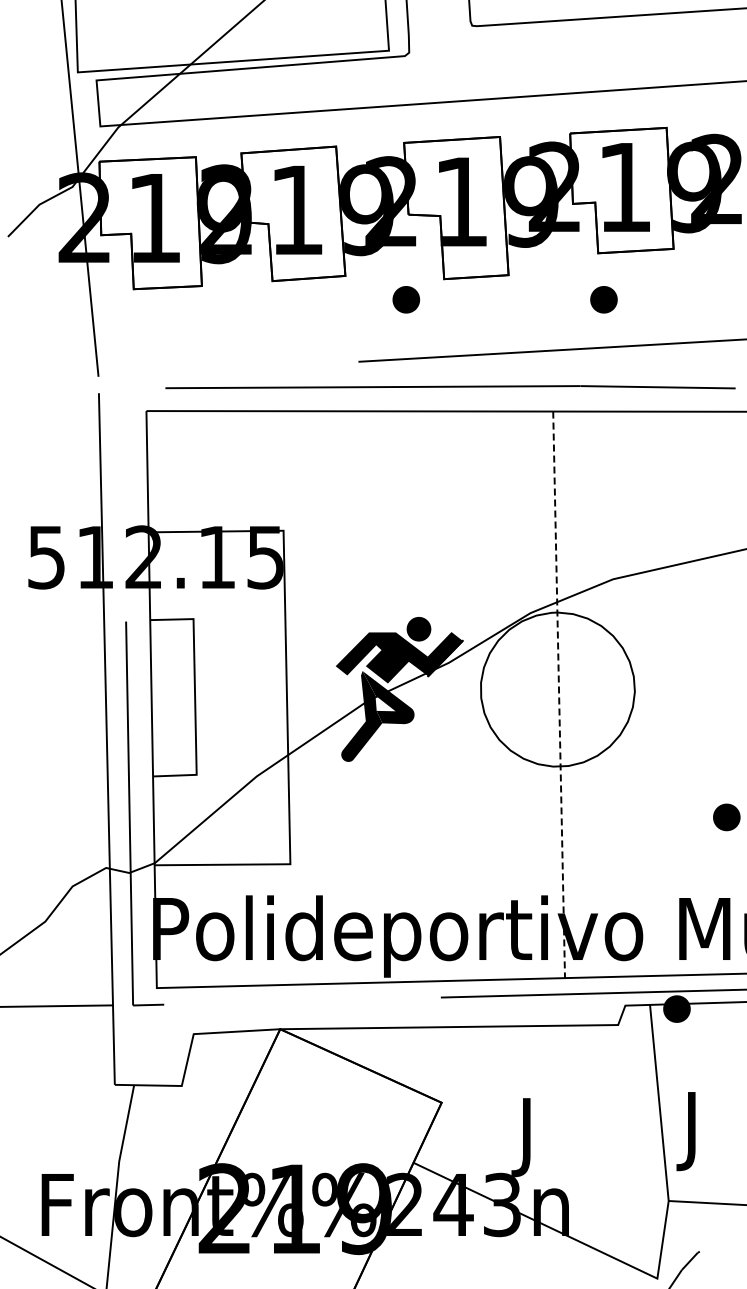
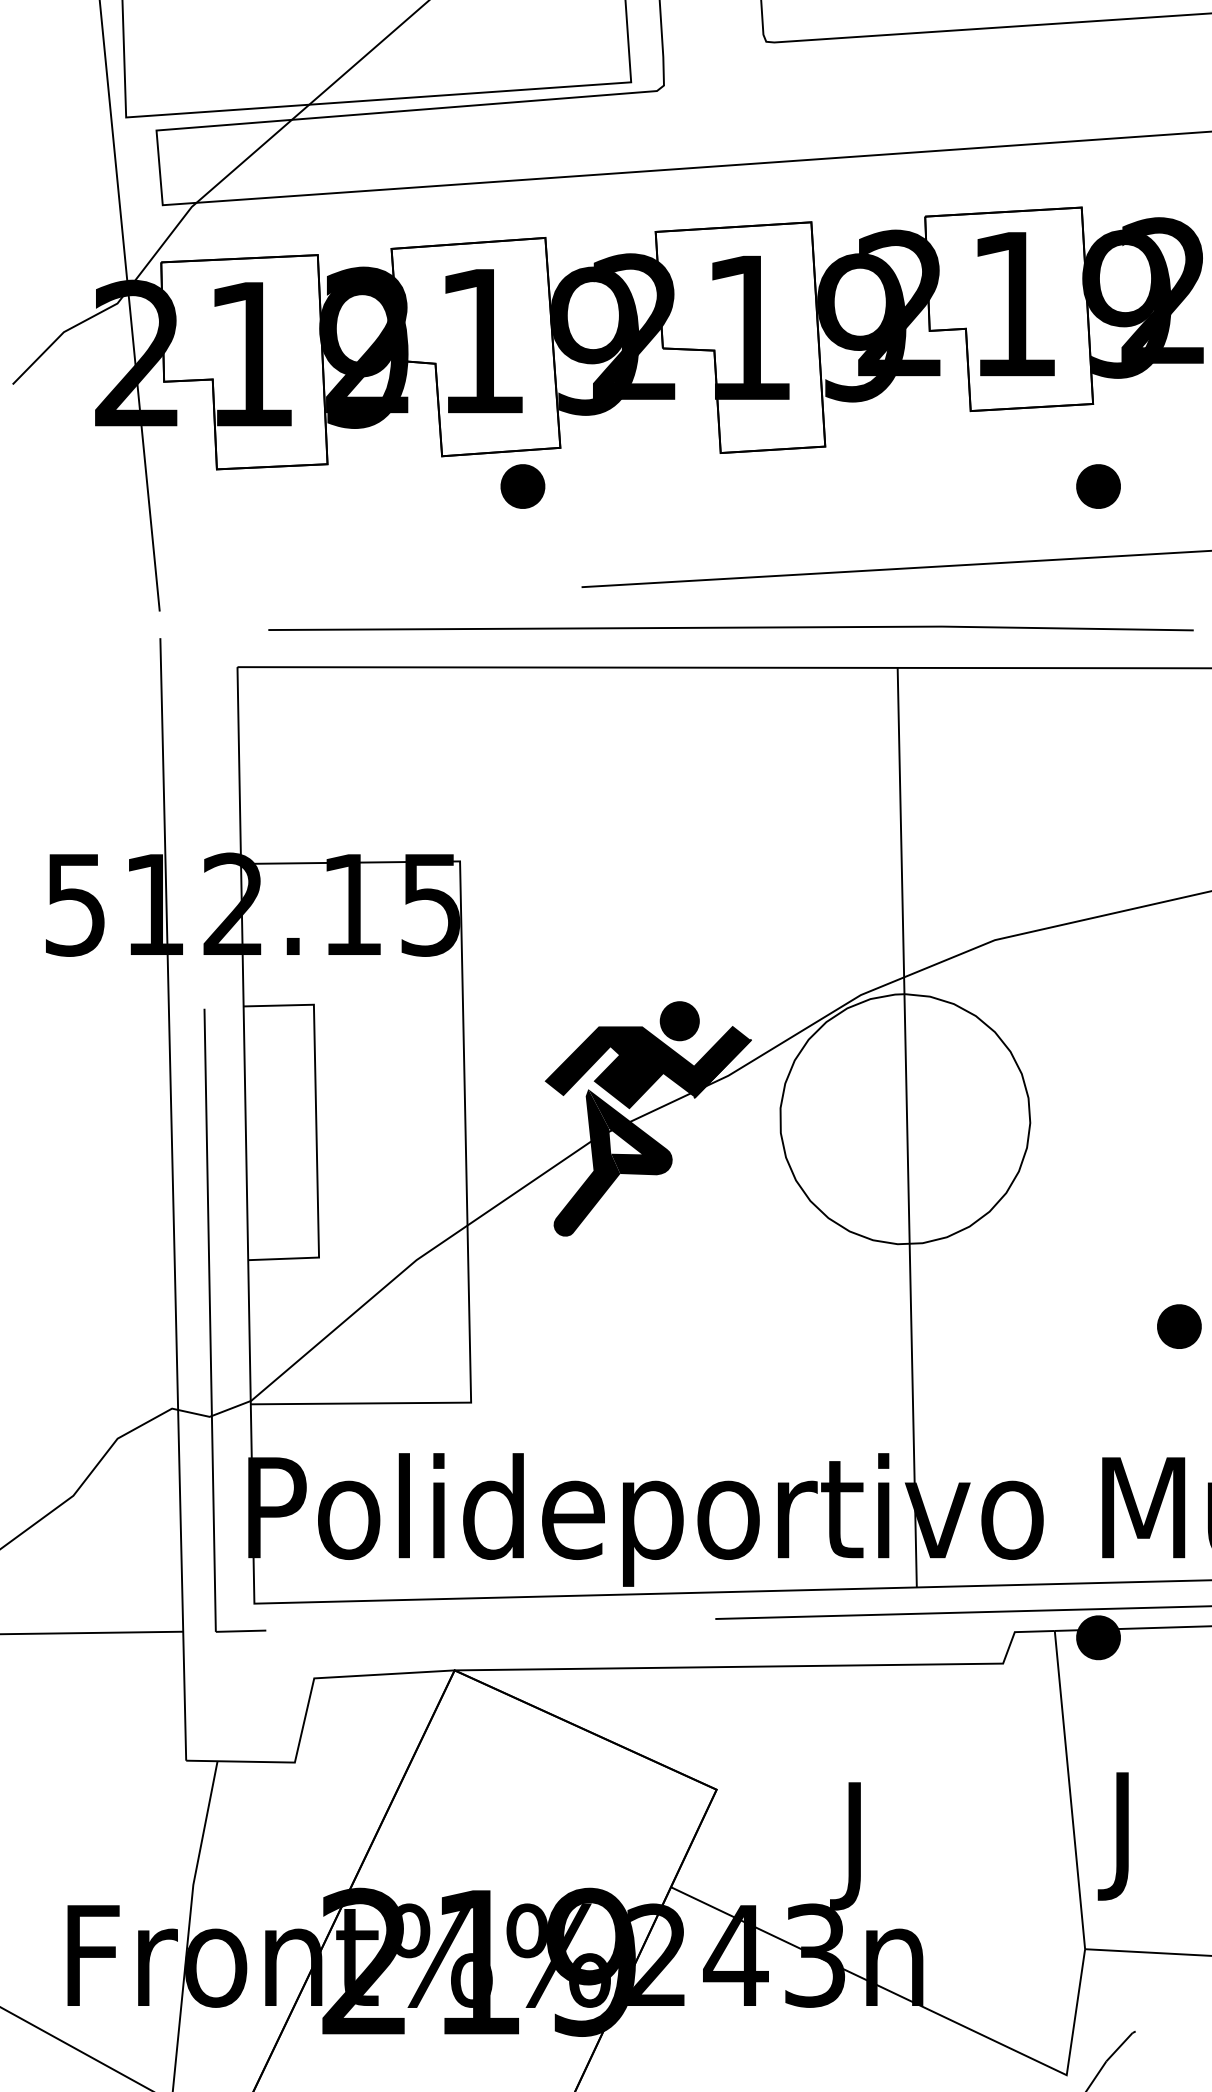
part: (406, 299) -> (523, 486), moved
part: (603, 299) -> (1097, 486), moved
line: (559, 695) -> (907, 1128), dashed -> solid

